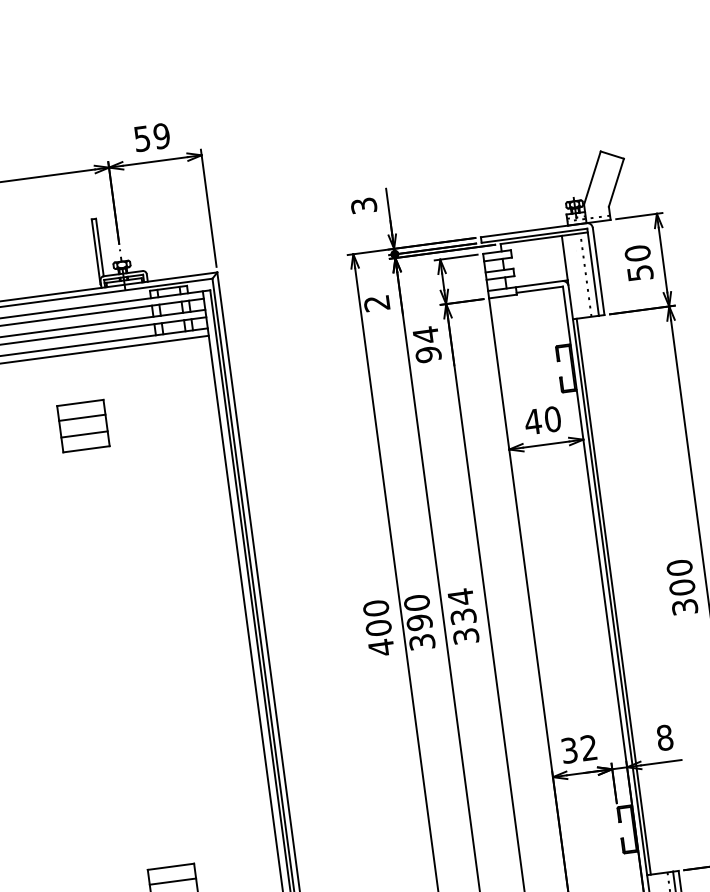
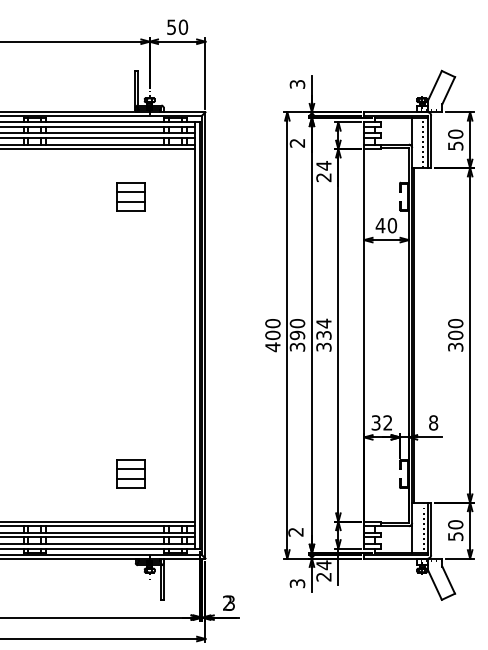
text: (160, 136) -> (182, 27), 59 -> 50
text: (427, 354) -> (323, 177), 94 -> 24
part: (82, 426) -> (130, 196), moved

